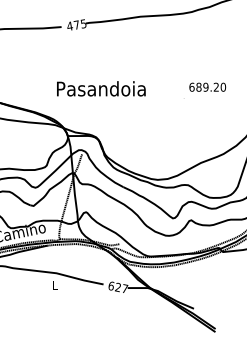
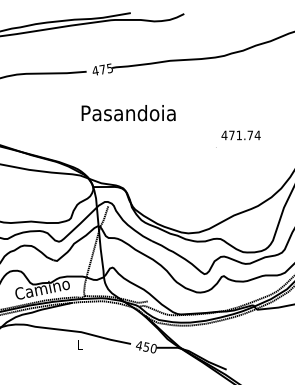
text: (207, 87) -> (240, 135), 689.20 -> 471.74
text: (101, 89) -> (128, 113), moved
text: (118, 287) -> (146, 347), 627 -> 450

